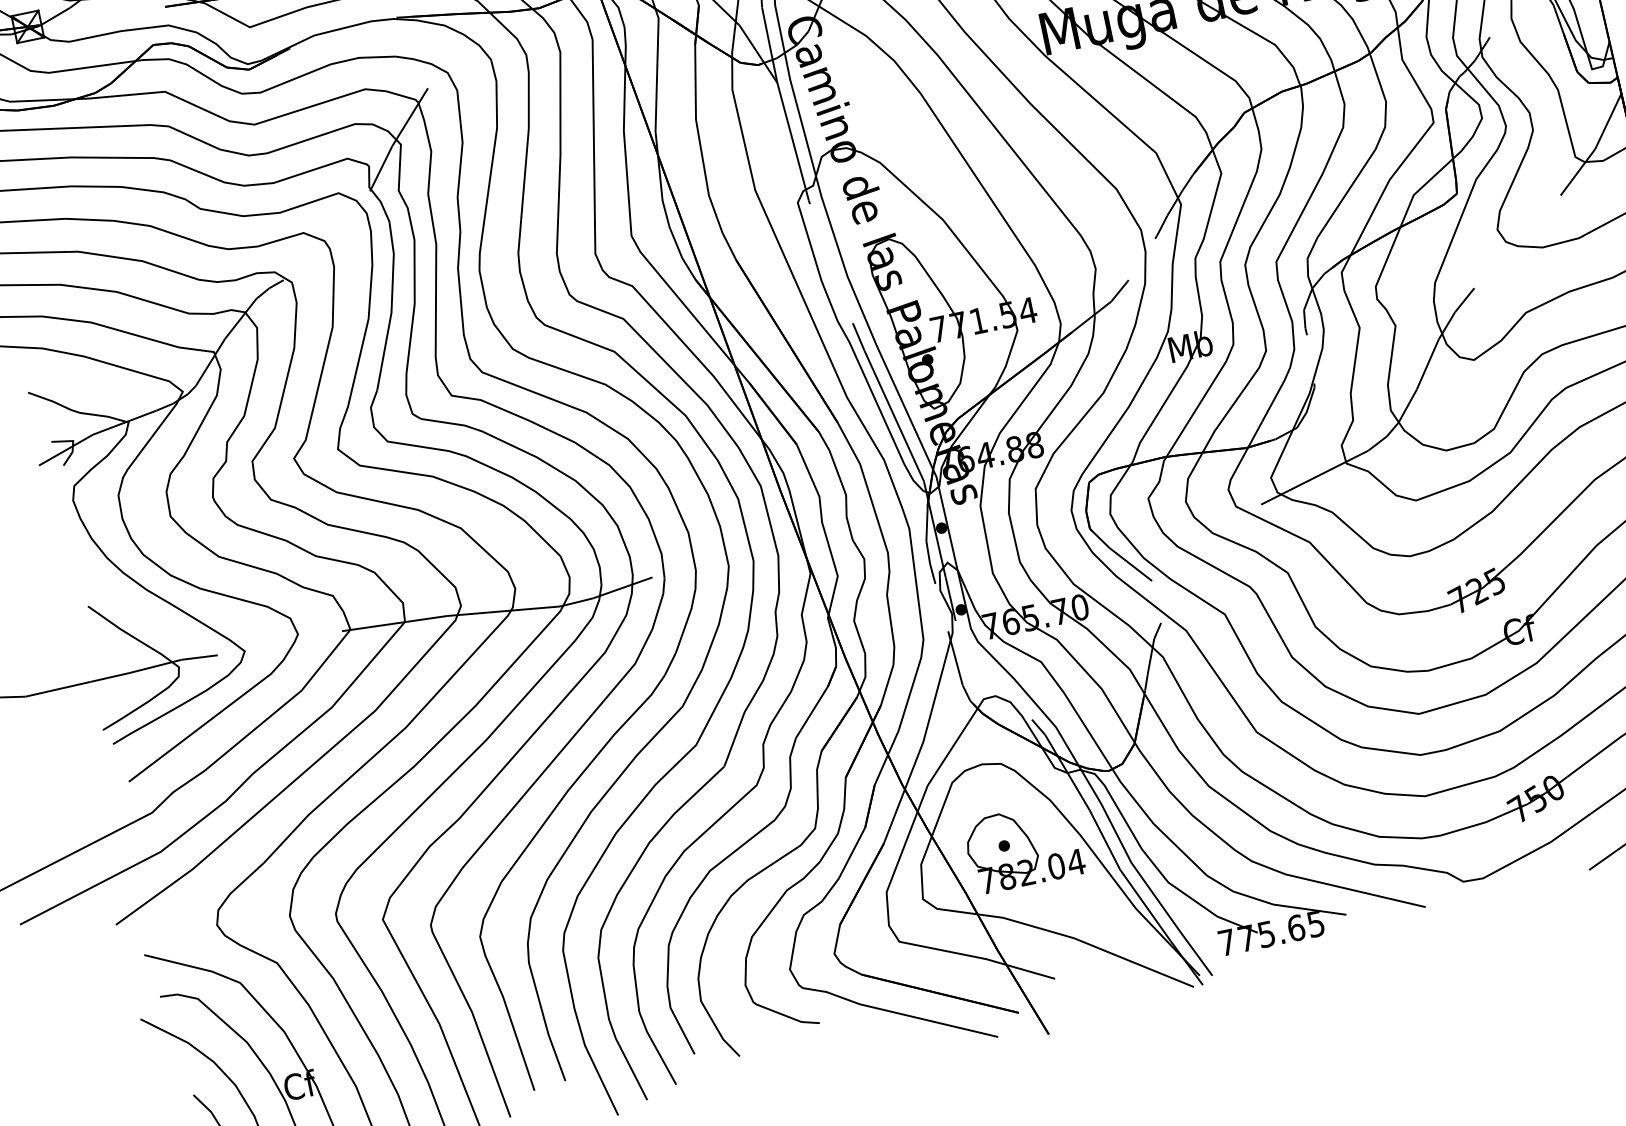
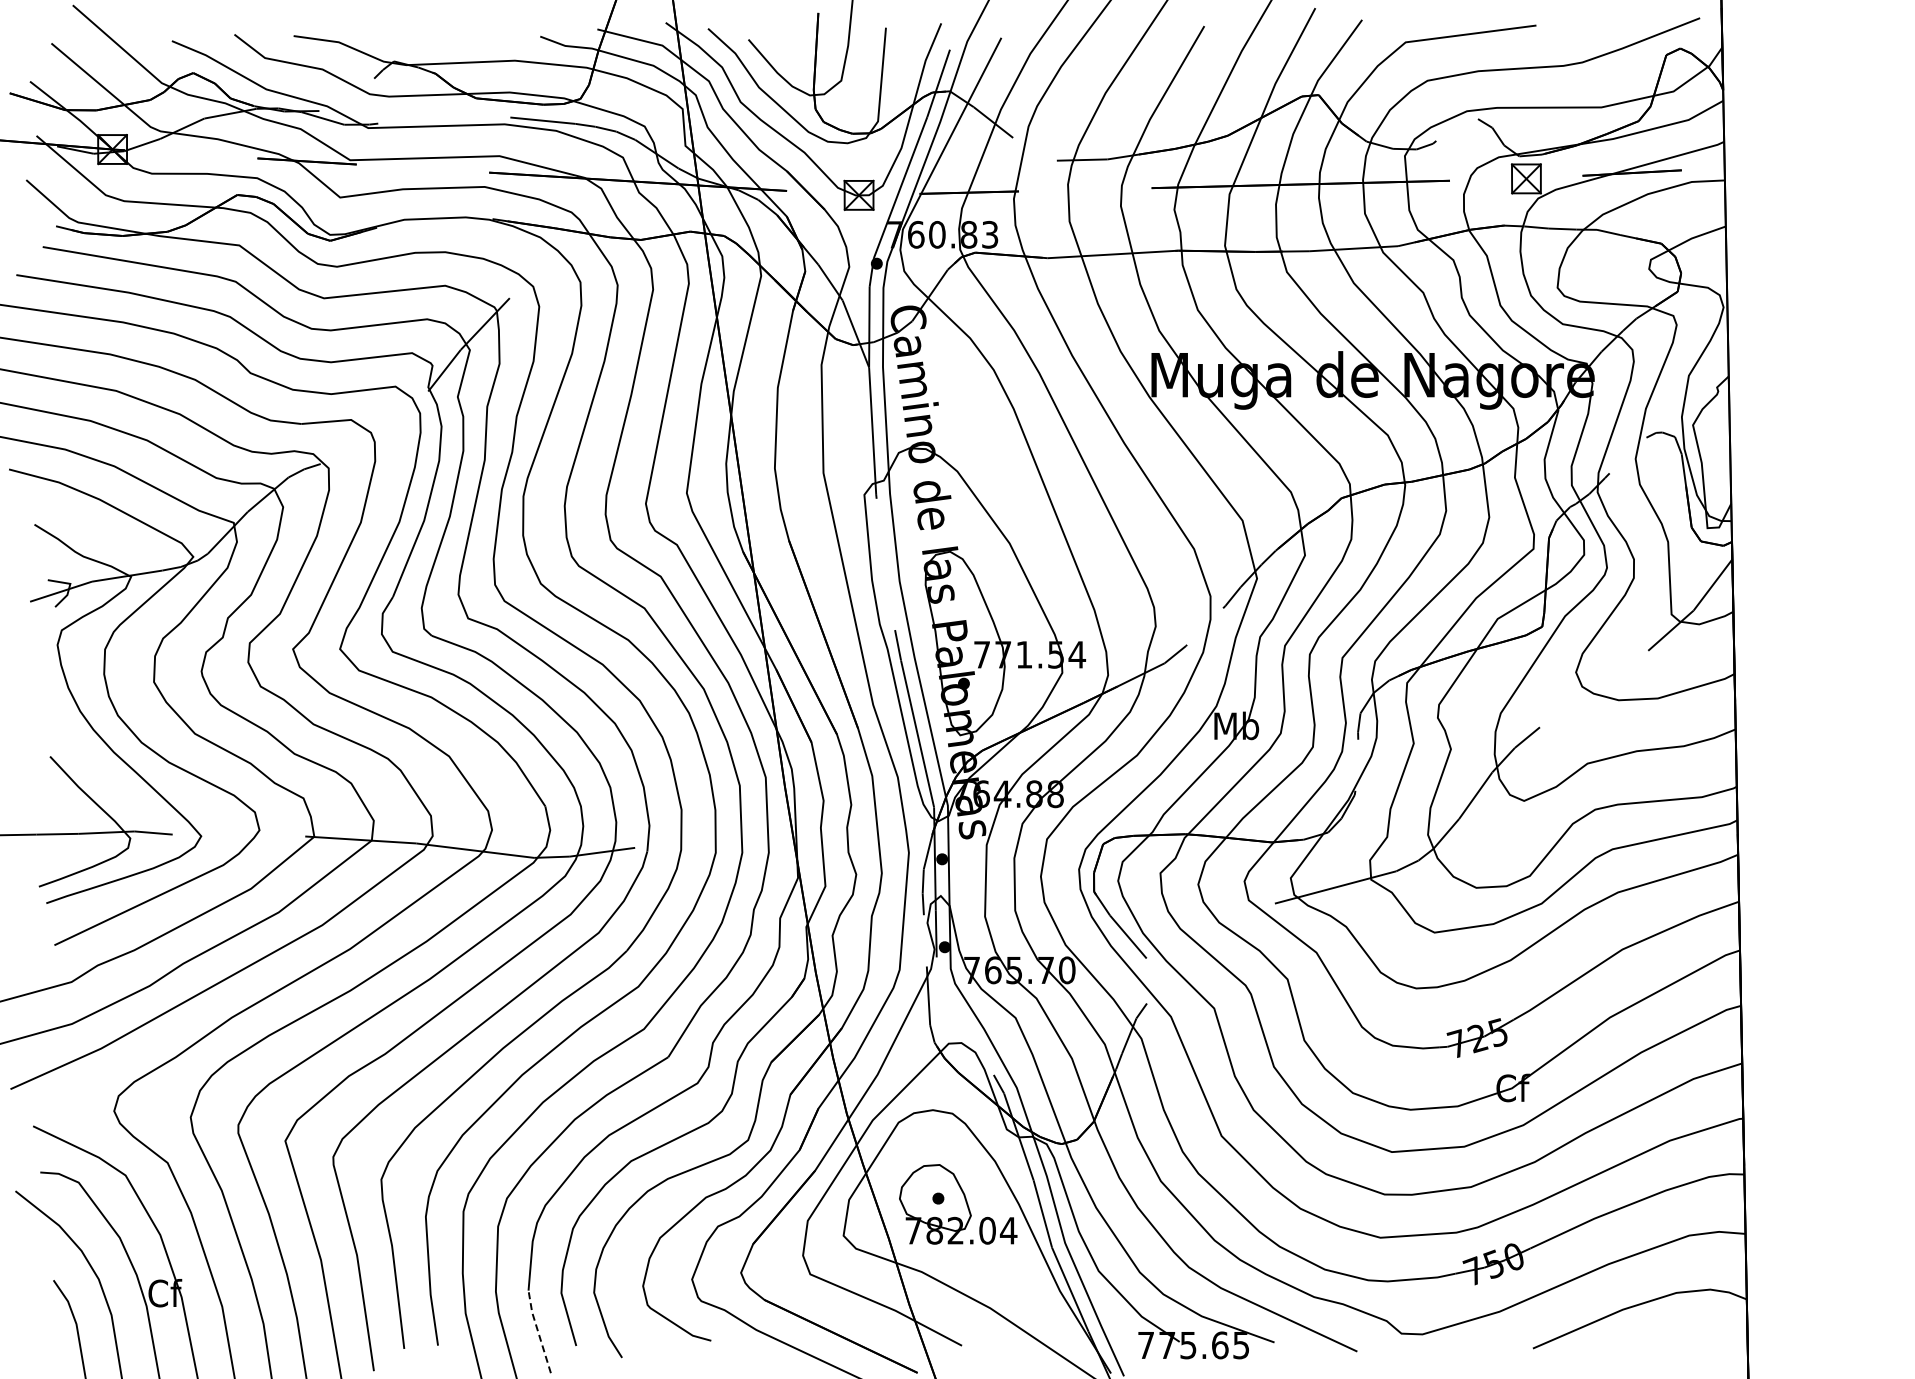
line: (656, 1048) -> (538, 1331), solid -> dashed

